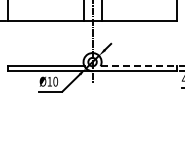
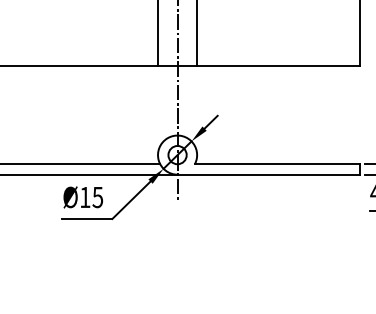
line: (139, 66) -> (278, 164), dashed -> solid
text: (55, 81) -> (97, 196), Ø10 -> Ø15

